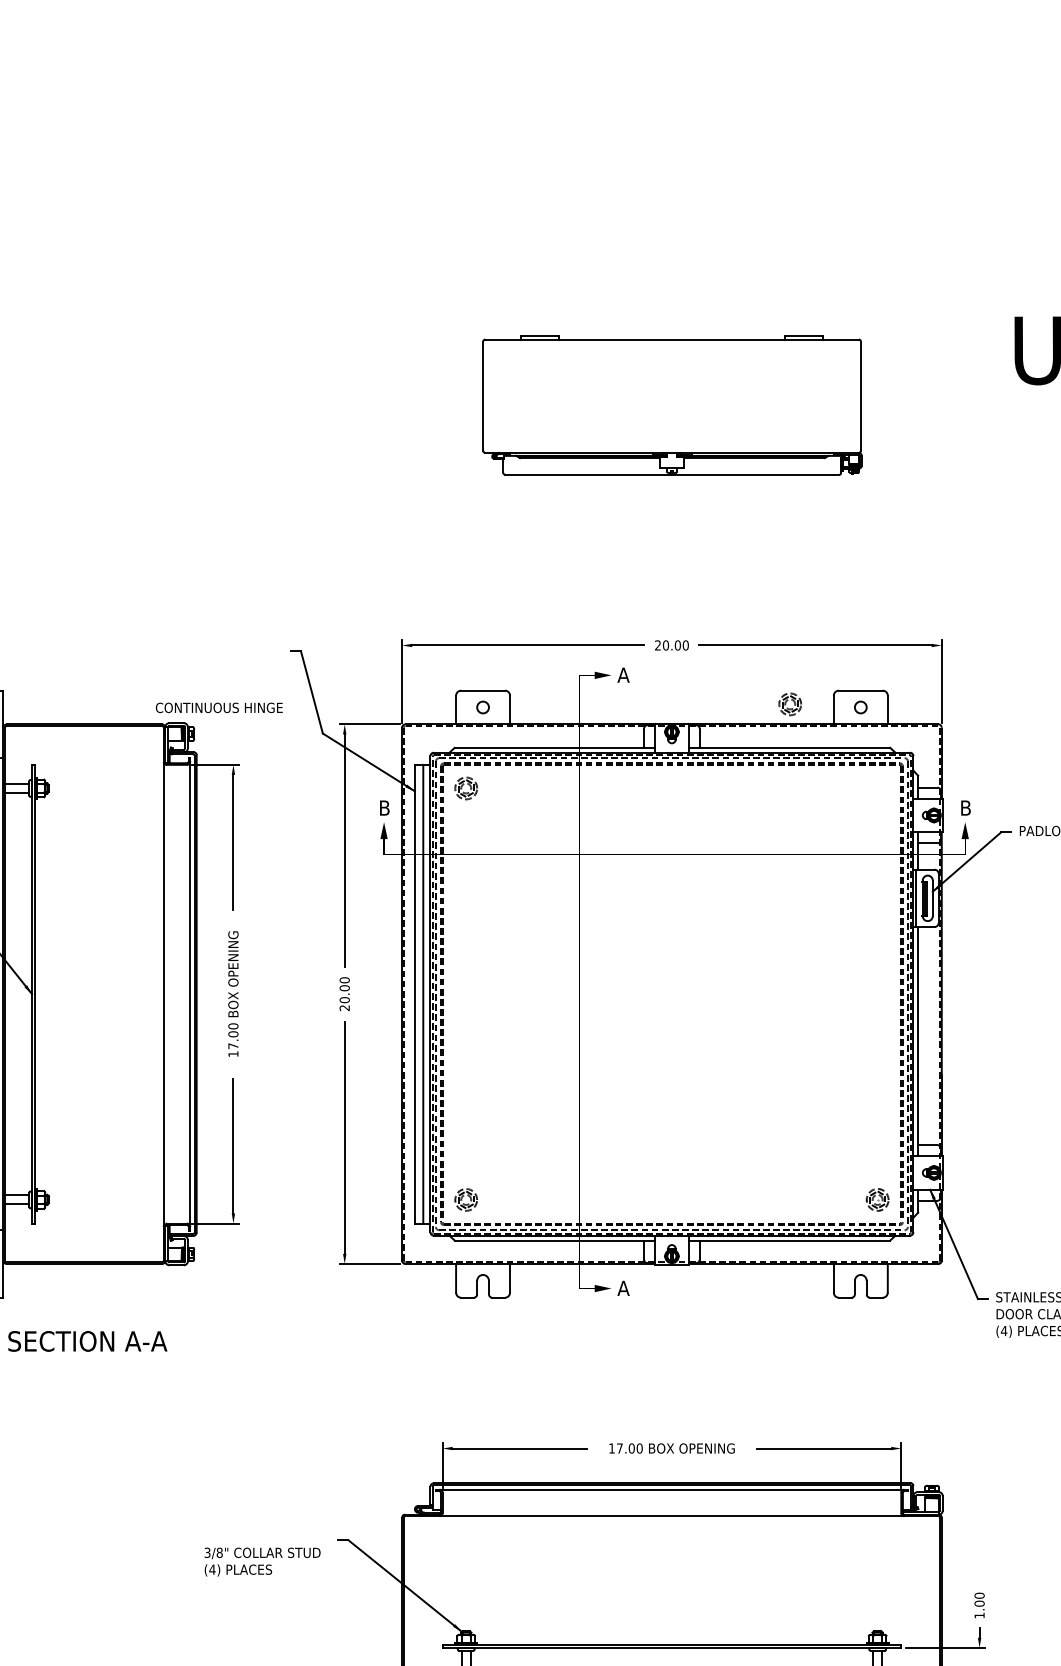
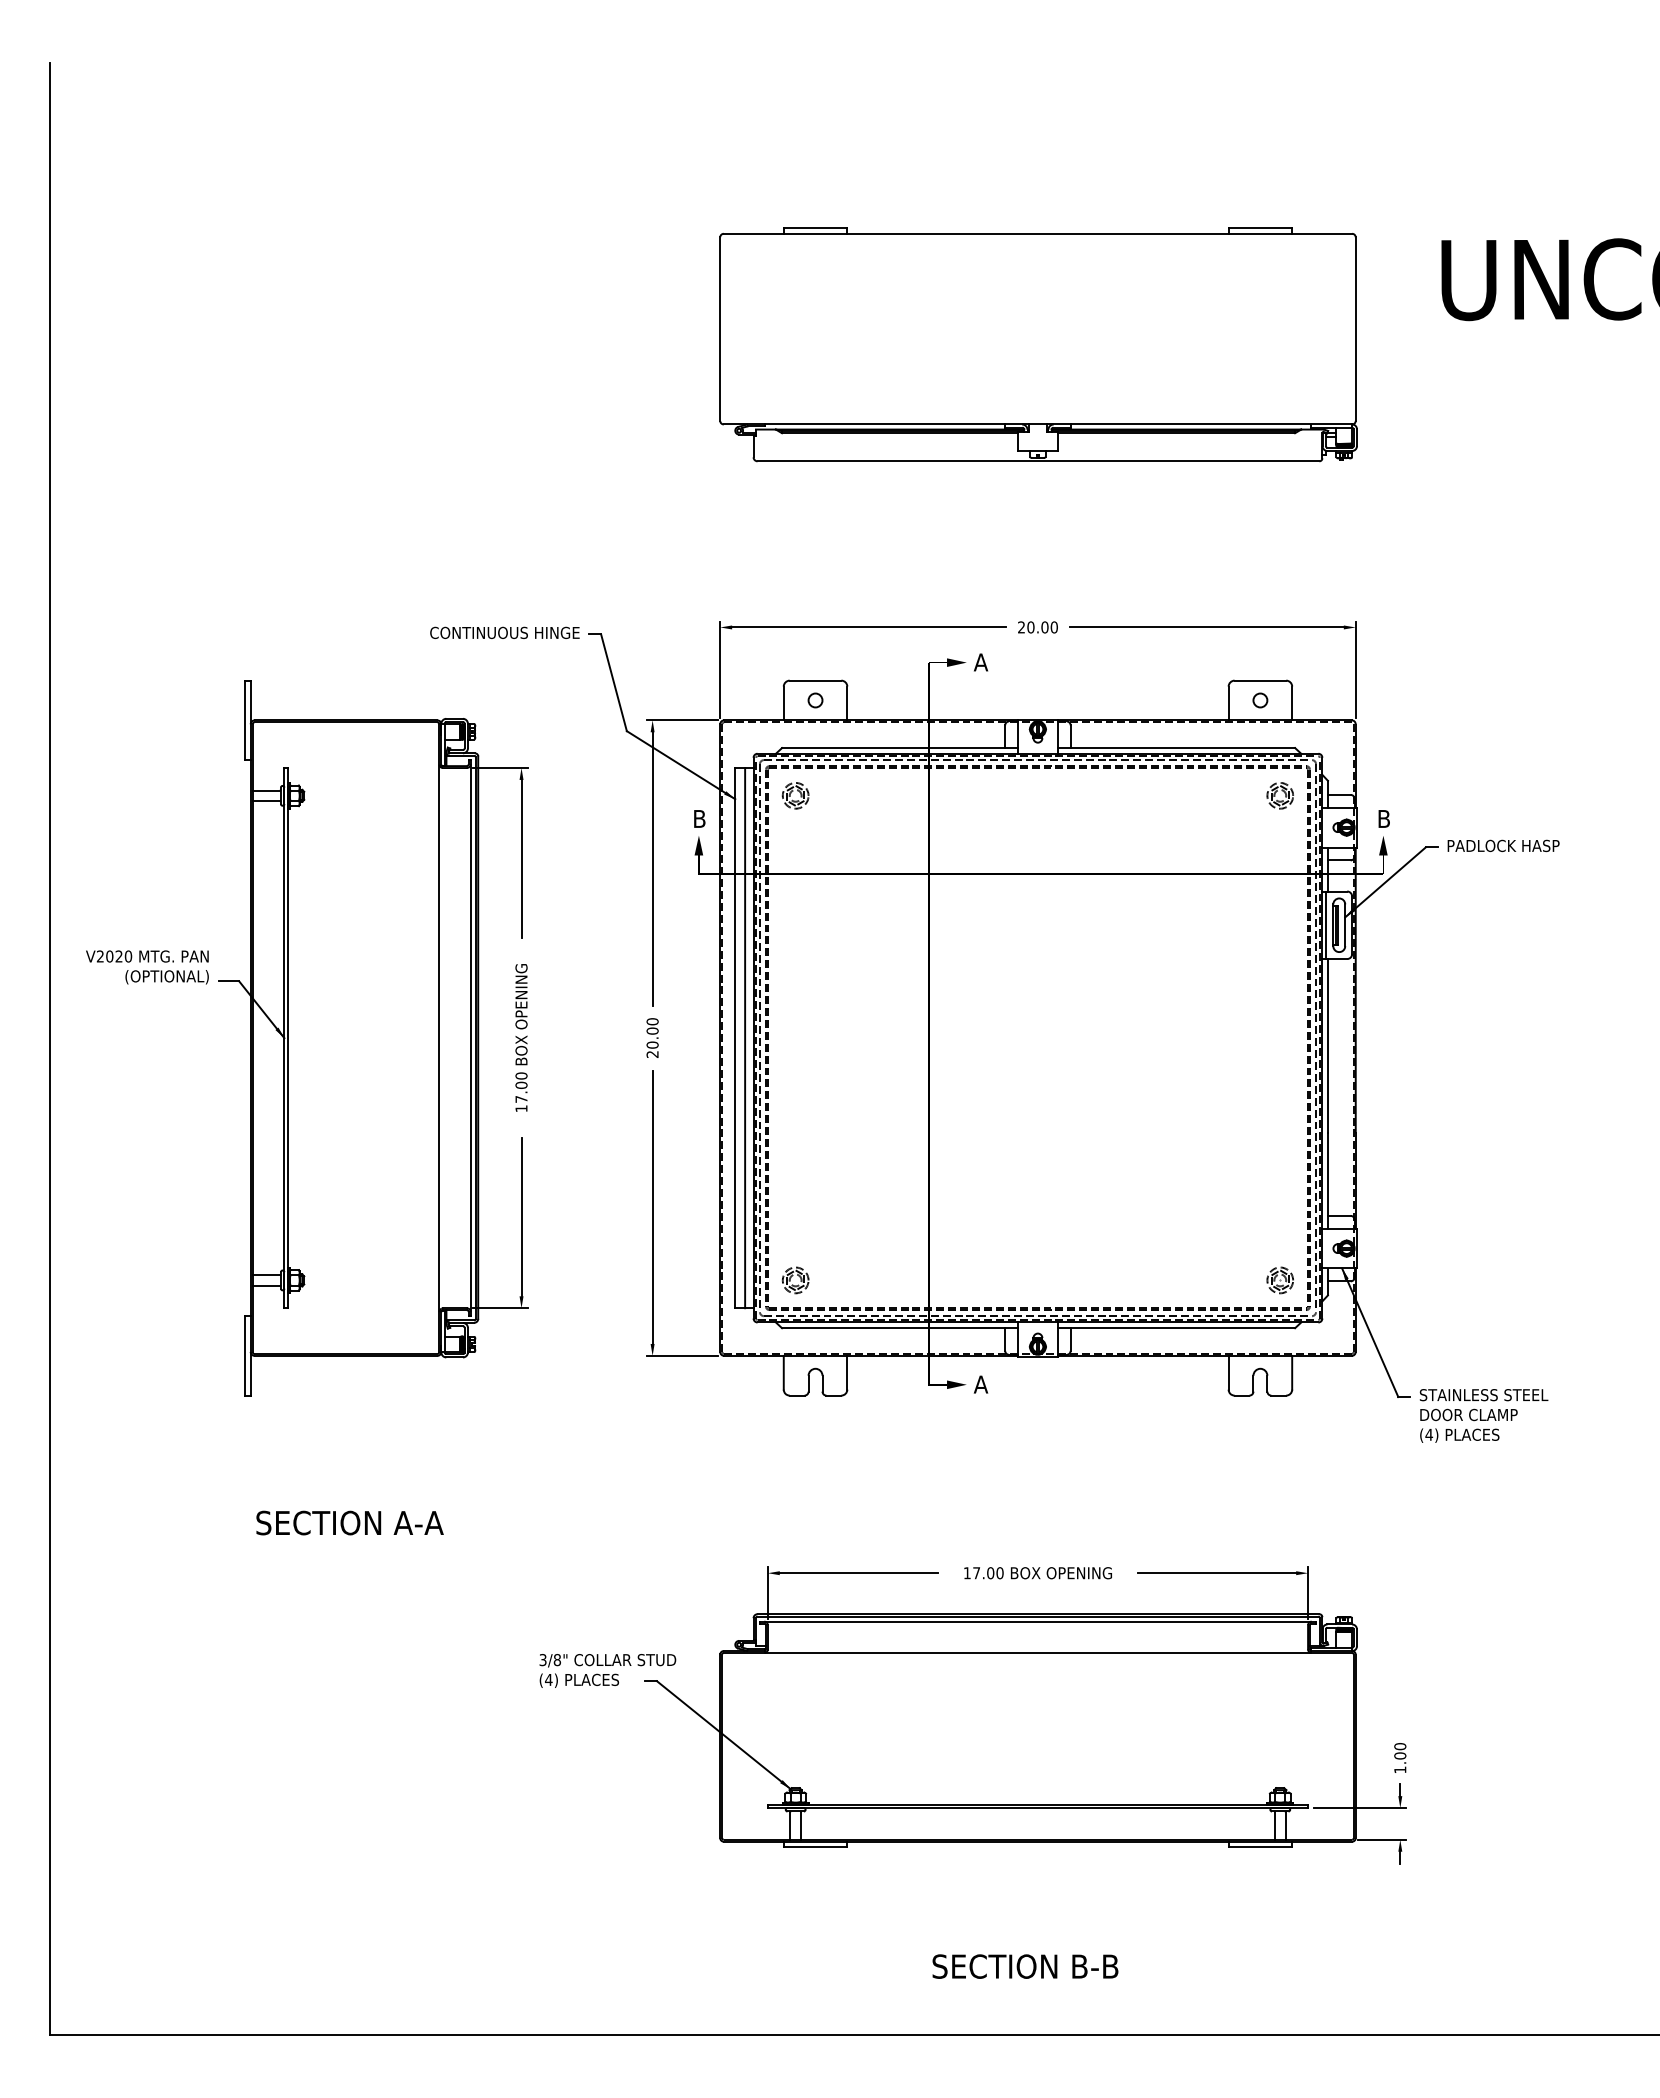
part: (672, 405) -> (1038, 344), size x1.43
part: (789, 704) -> (1279, 795), moved
text: (218, 707) -> (504, 632), moved
text: (87, 1340) -> (349, 1522), moved
text: (262, 1561) -> (607, 1670), moved

